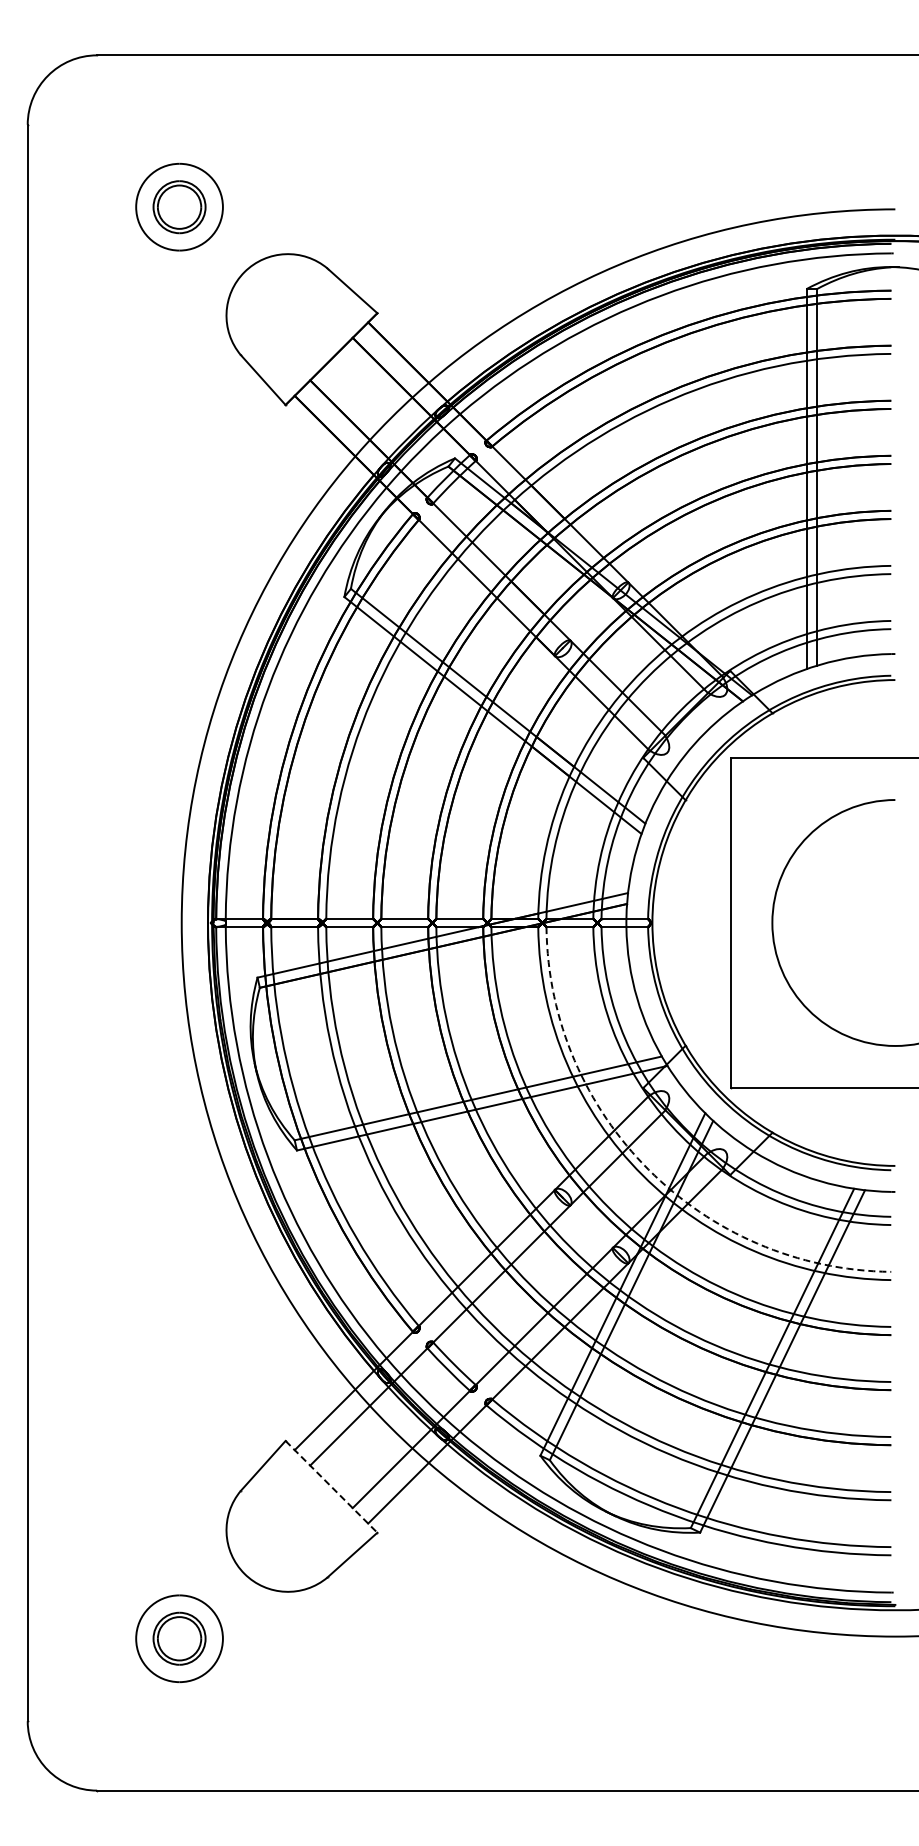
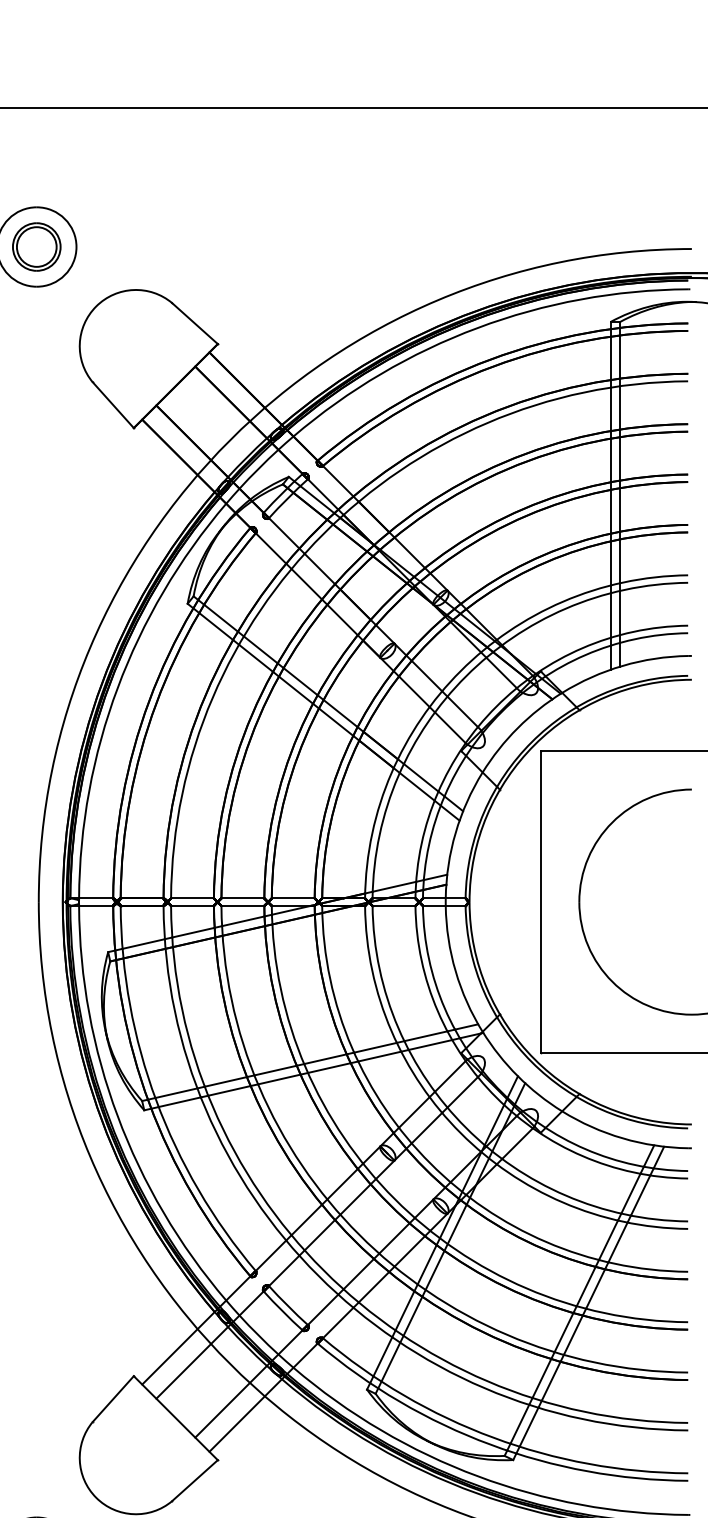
arc: (648, 1169) -> (465, 1127), dashed -> solid
line: (331, 1486) -> (175, 1417), dashed -> solid

